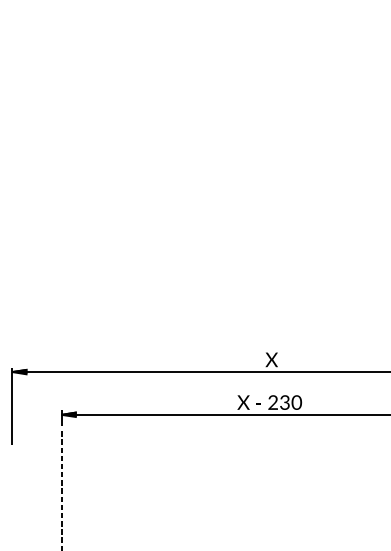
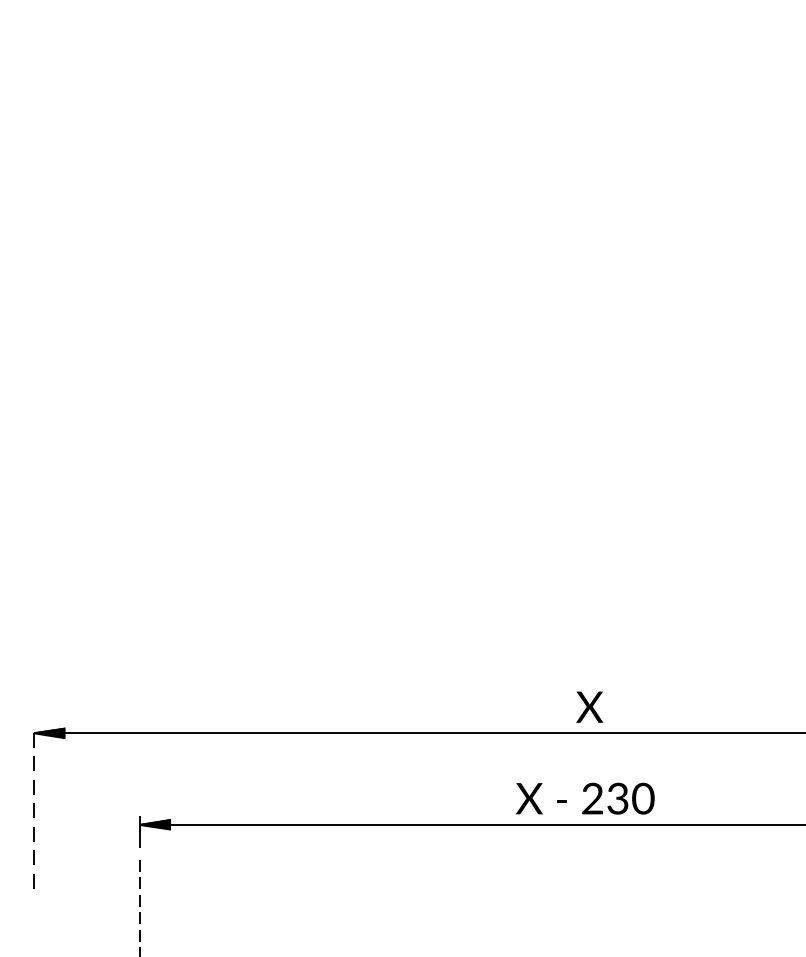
line: (12, 405) -> (34, 804), solid -> dashed

